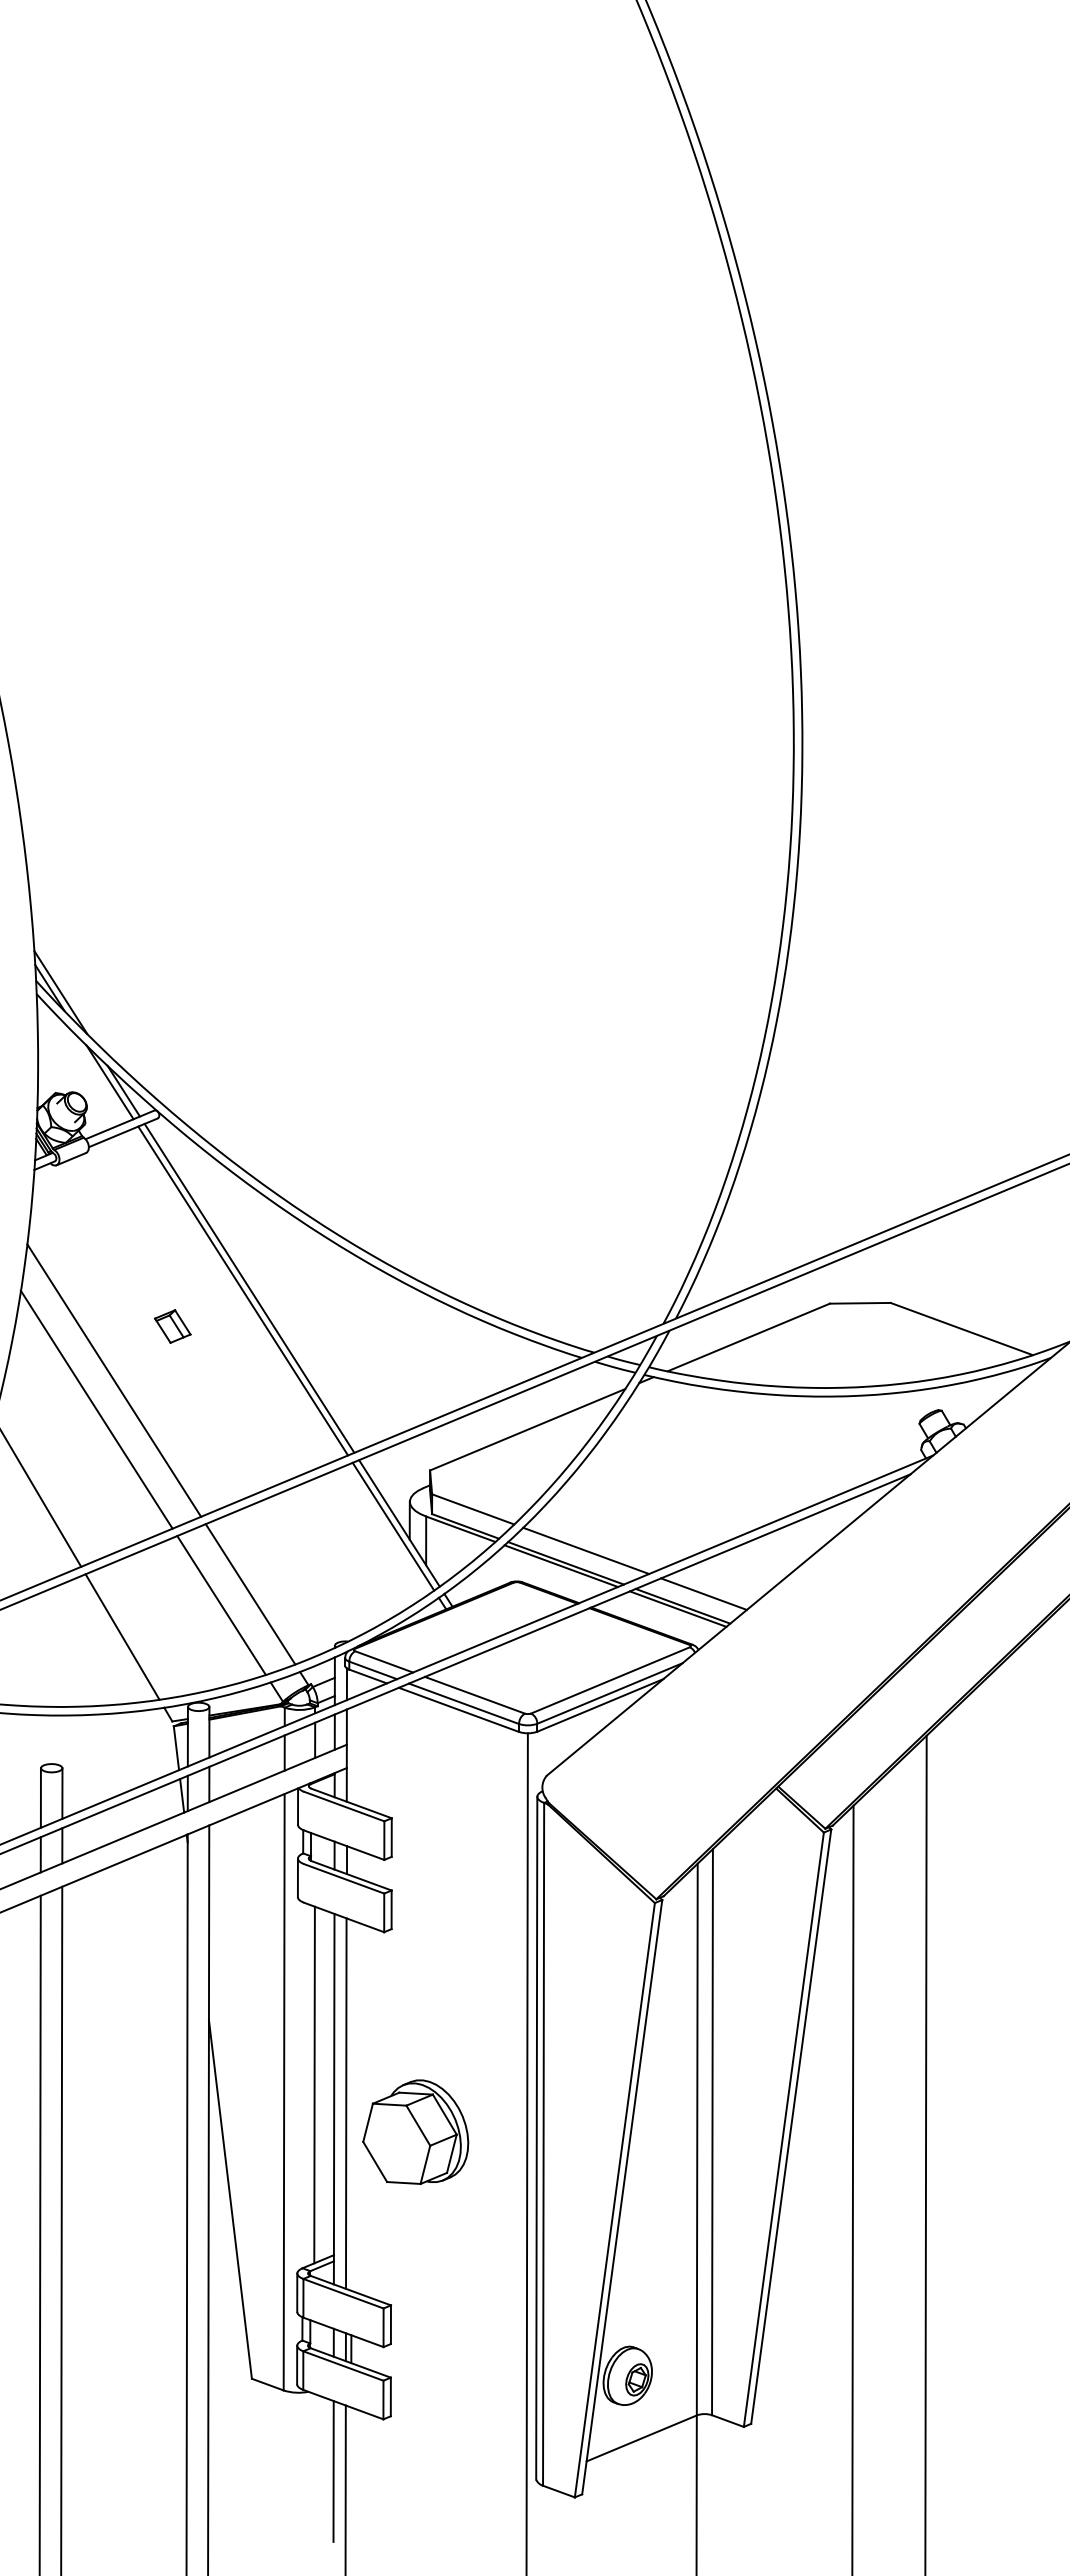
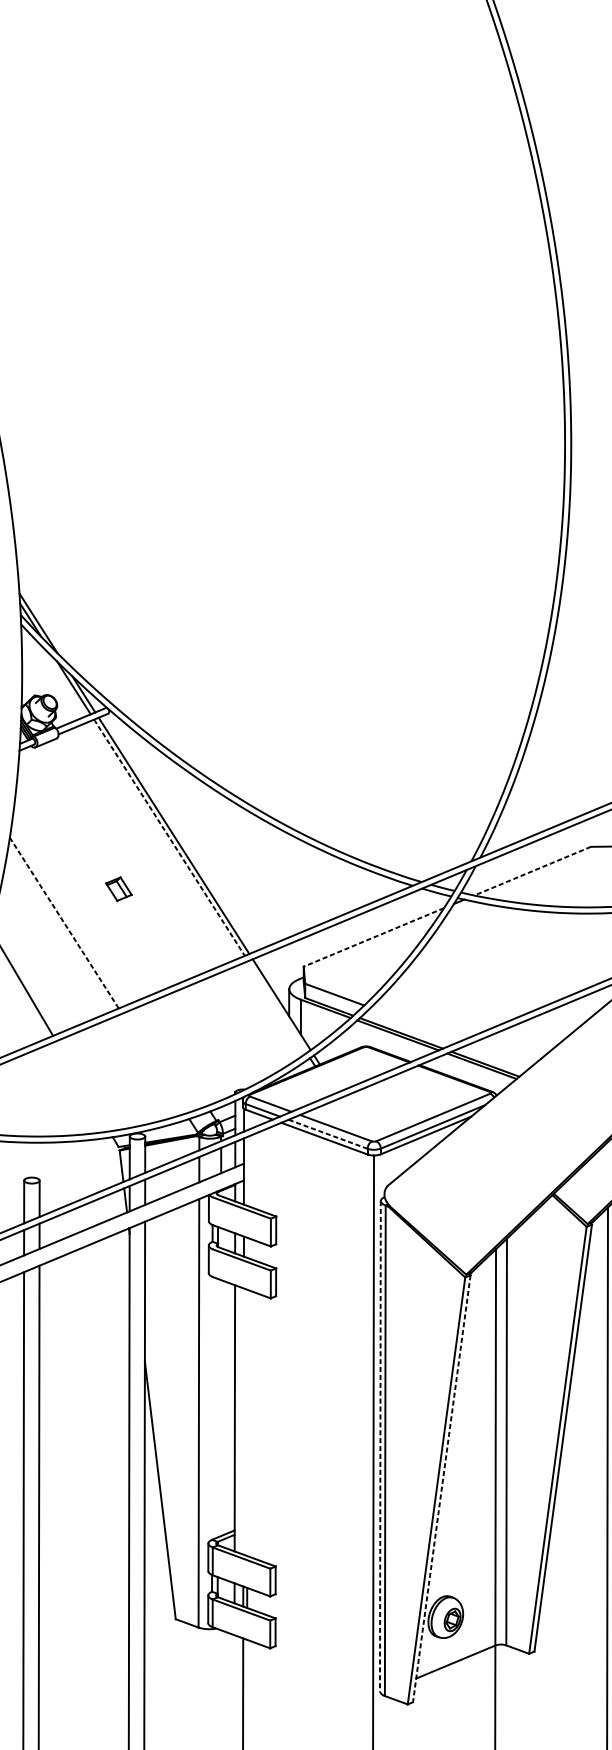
line: (243, 1291) -> (169, 838), solid -> dashed
part: (172, 1326) -> (118, 889), moved
line: (748, 1337) -> (532, 871), solid -> dashed
line: (114, 1380) -> (77, 902), removed
line: (97, 1410) -> (64, 923), solid -> dashed
line: (527, 1429) -> (373, 937), solid -> dashed
line: (393, 1526) -> (277, 1006), removed
line: (586, 1550) -> (416, 1024), removed
line: (703, 1593) -> (500, 1055), removed
line: (250, 1594) -> (174, 1055), removed
line: (221, 1605) -> (153, 1063), removed
line: (122, 1636) -> (82, 1085), removed
line: (464, 1703) -> (328, 1134), solid -> dashed
line: (314, 2084) -> (220, 1407), removed
line: (346, 2103) -> (243, 1421), removed
part: (415, 2131) -> (293, 1441), removed
line: (536, 2138) -> (380, 1446), solid -> dashed
line: (622, 2197) -> (441, 1488), solid -> dashed
line: (333, 2471) -> (234, 1685), removed

